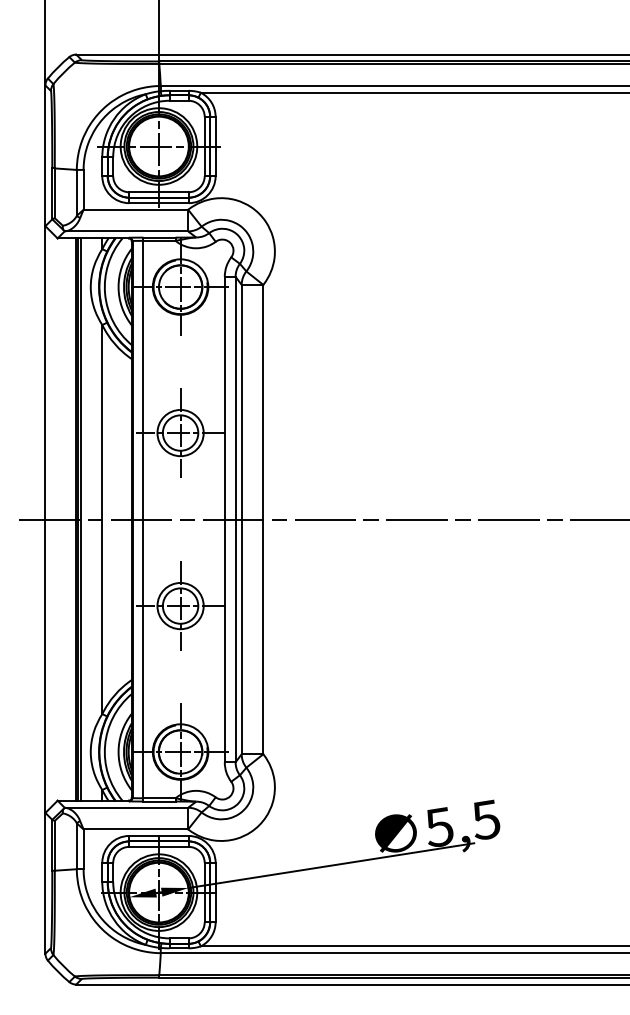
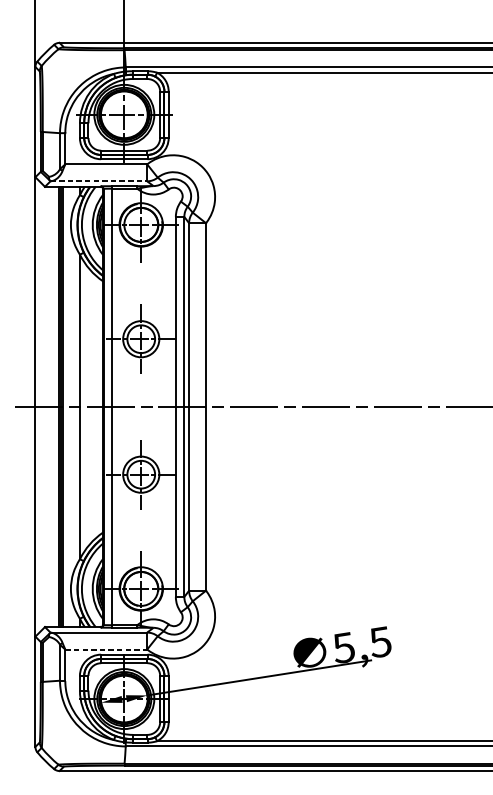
line: (126, 231) -> (98, 181), solid -> dashed
line: (136, 829) -> (106, 649), solid -> dashed

